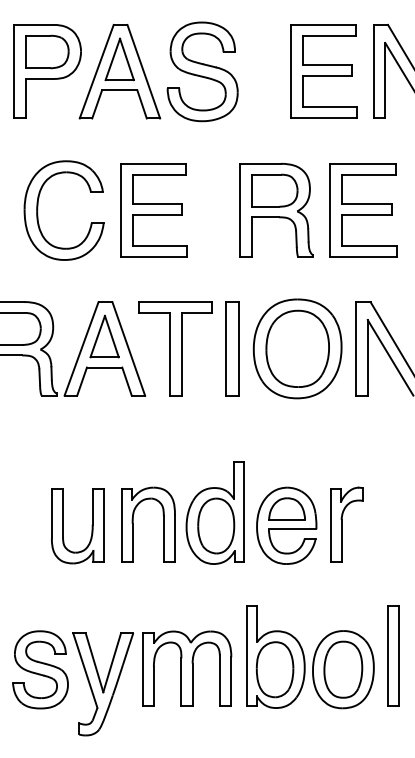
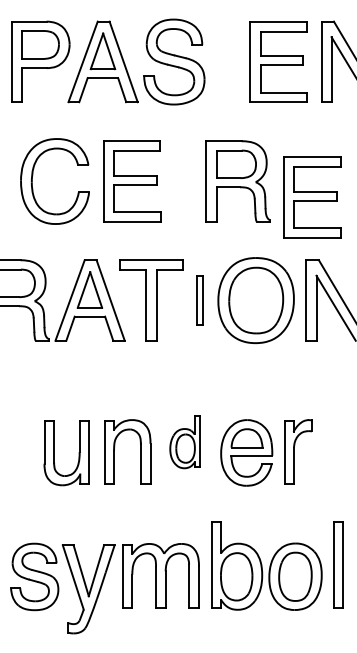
part: (363, 210) -> (312, 197), moved
part: (231, 348) -> (199, 300), size x0.6
part: (214, 512) -> (184, 441), size x0.6

